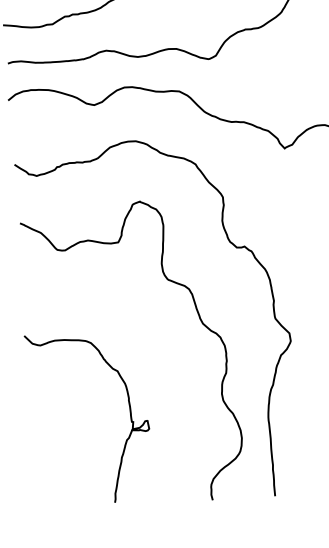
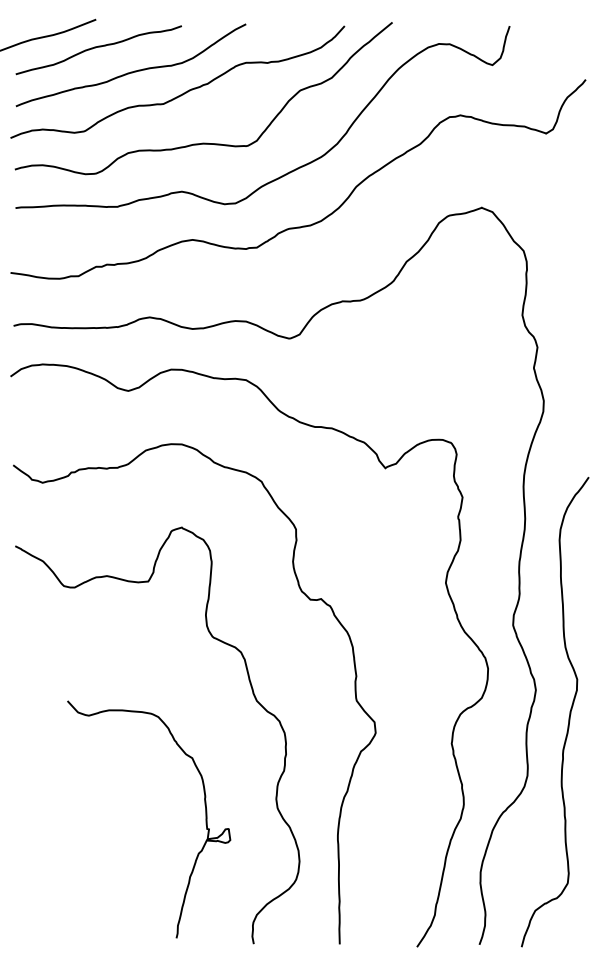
curve: (130, 415) -> (205, 819), moved

